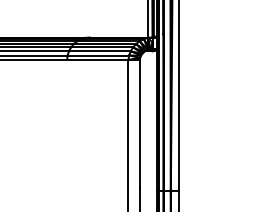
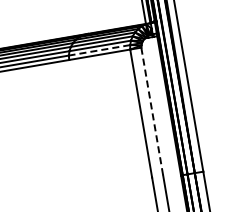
line: (98, 55) -> (99, 50), solid -> dashed
line: (139, 124) -> (152, 112), solid -> dashed

